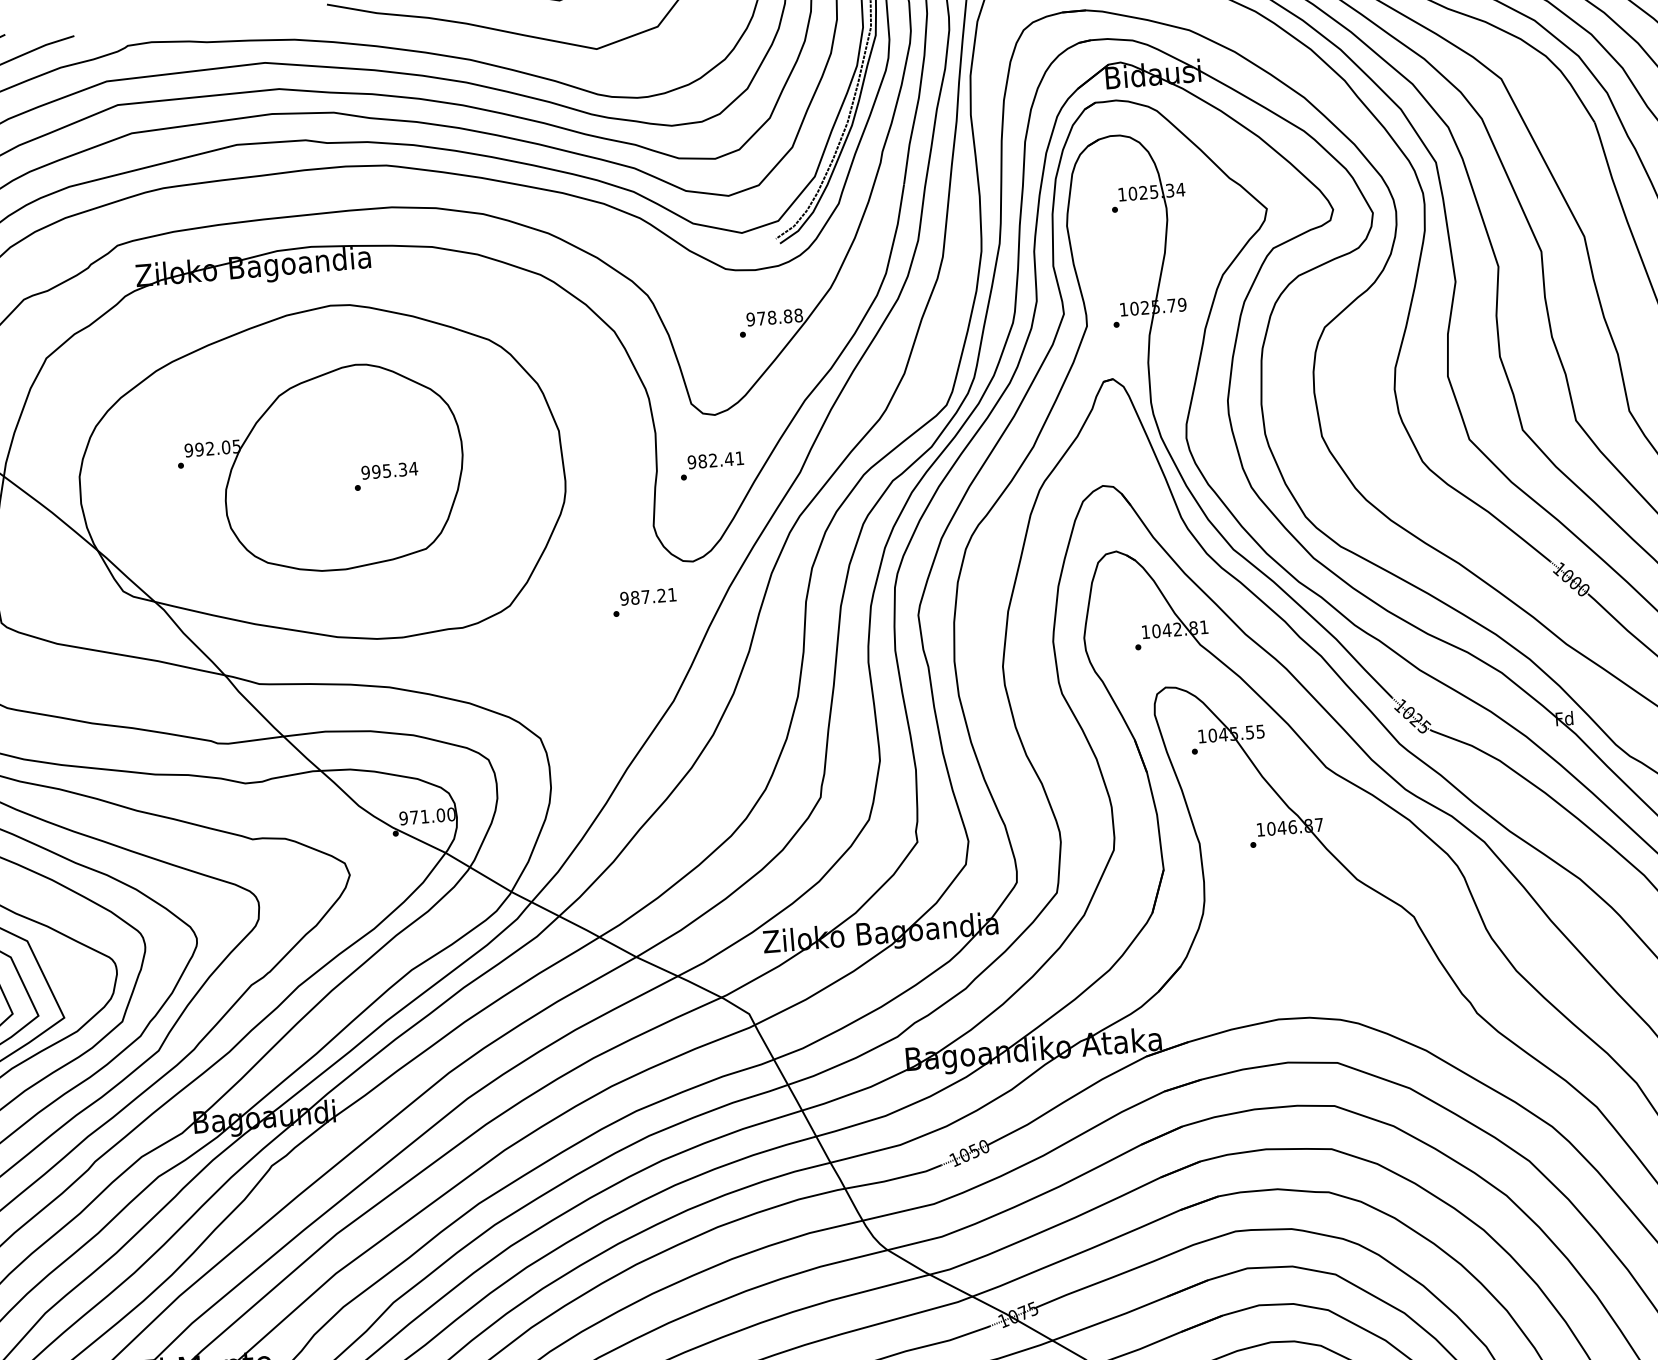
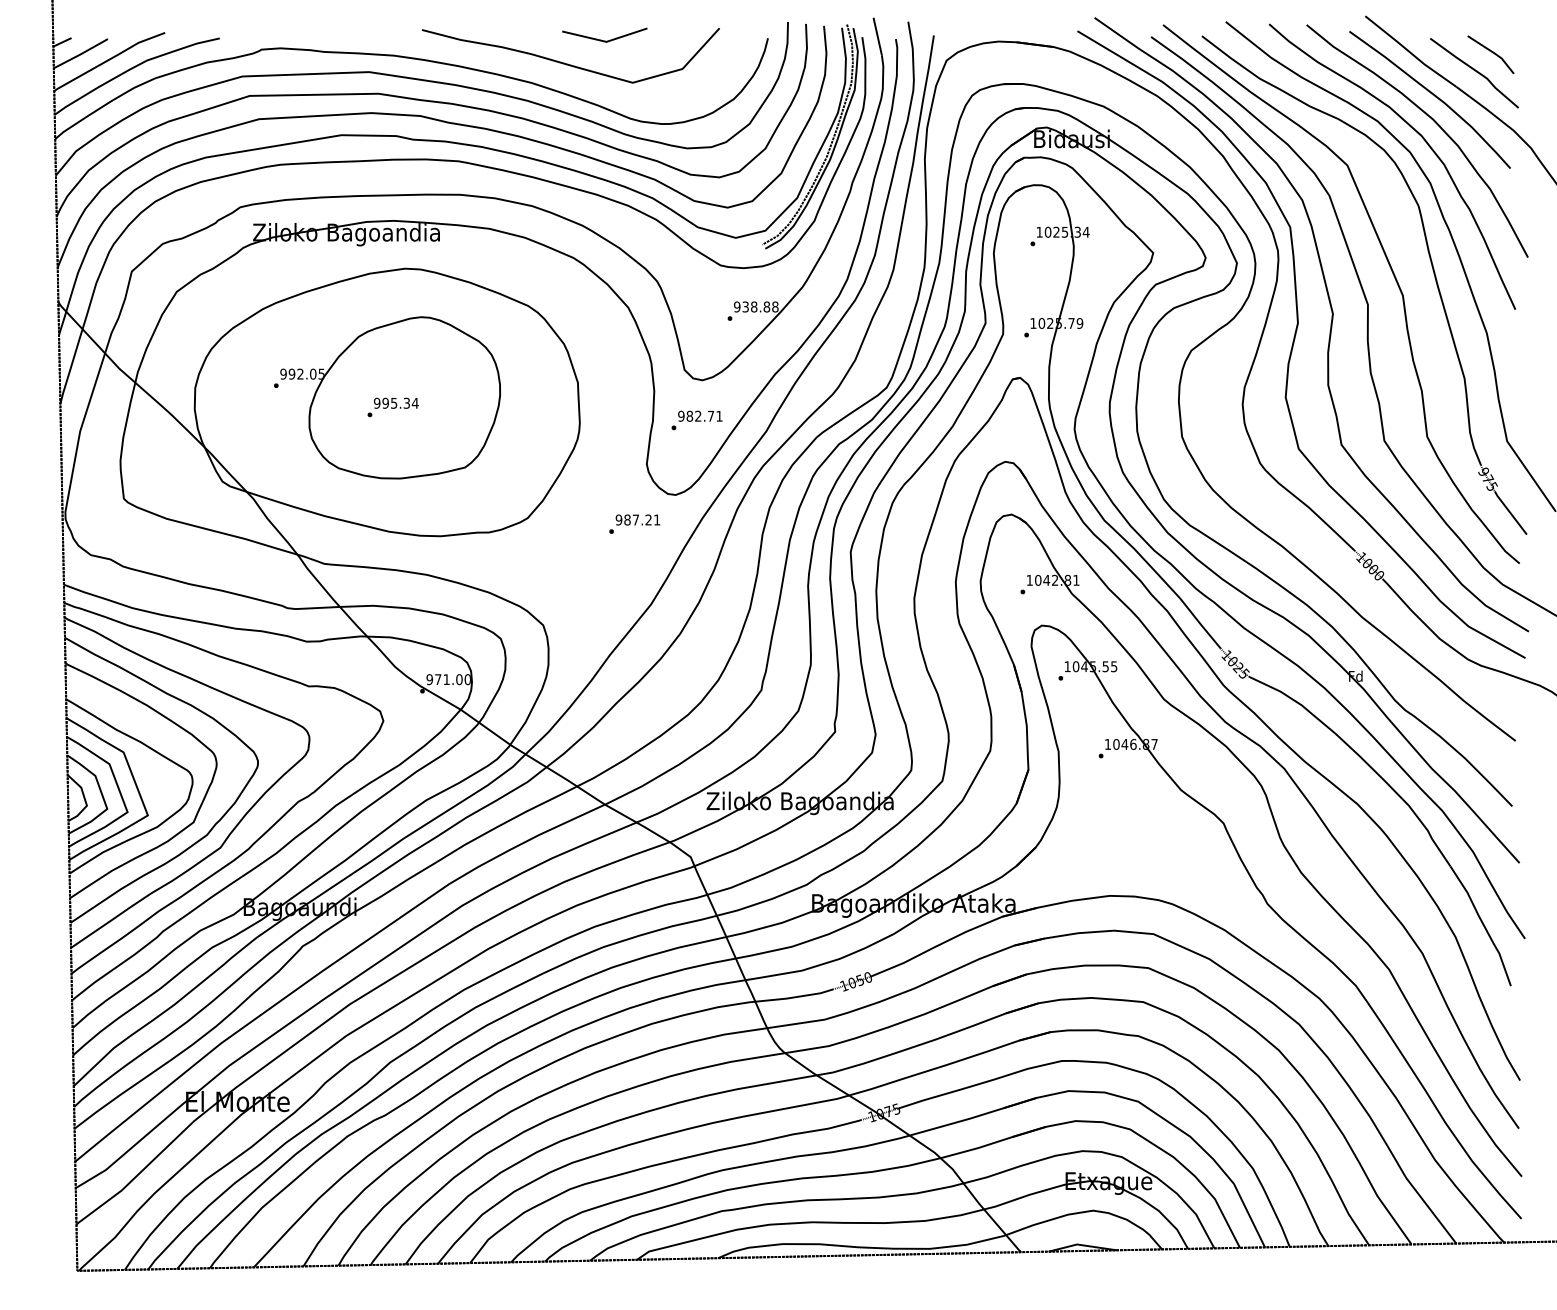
text: (761, 317) -> (745, 306), 978.88 -> 938.88
text: (728, 459) -> (710, 416), 982.41 -> 982.71
text: (385, 476) -> (392, 407), moved

